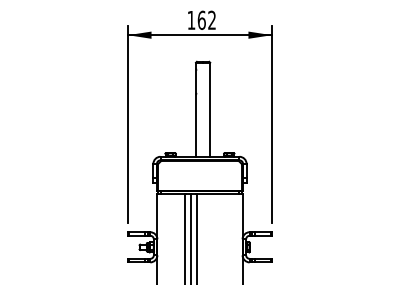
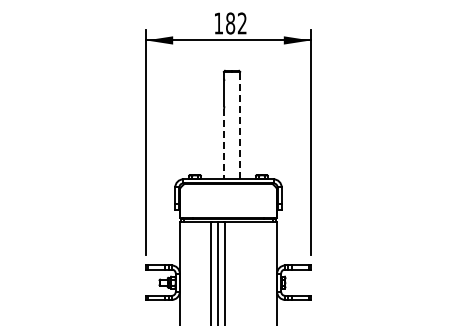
text: (201, 20) -> (230, 23), 162 -> 182
line: (210, 109) -> (240, 125), solid -> dashed
line: (195, 126) -> (223, 144), solid -> dashed

